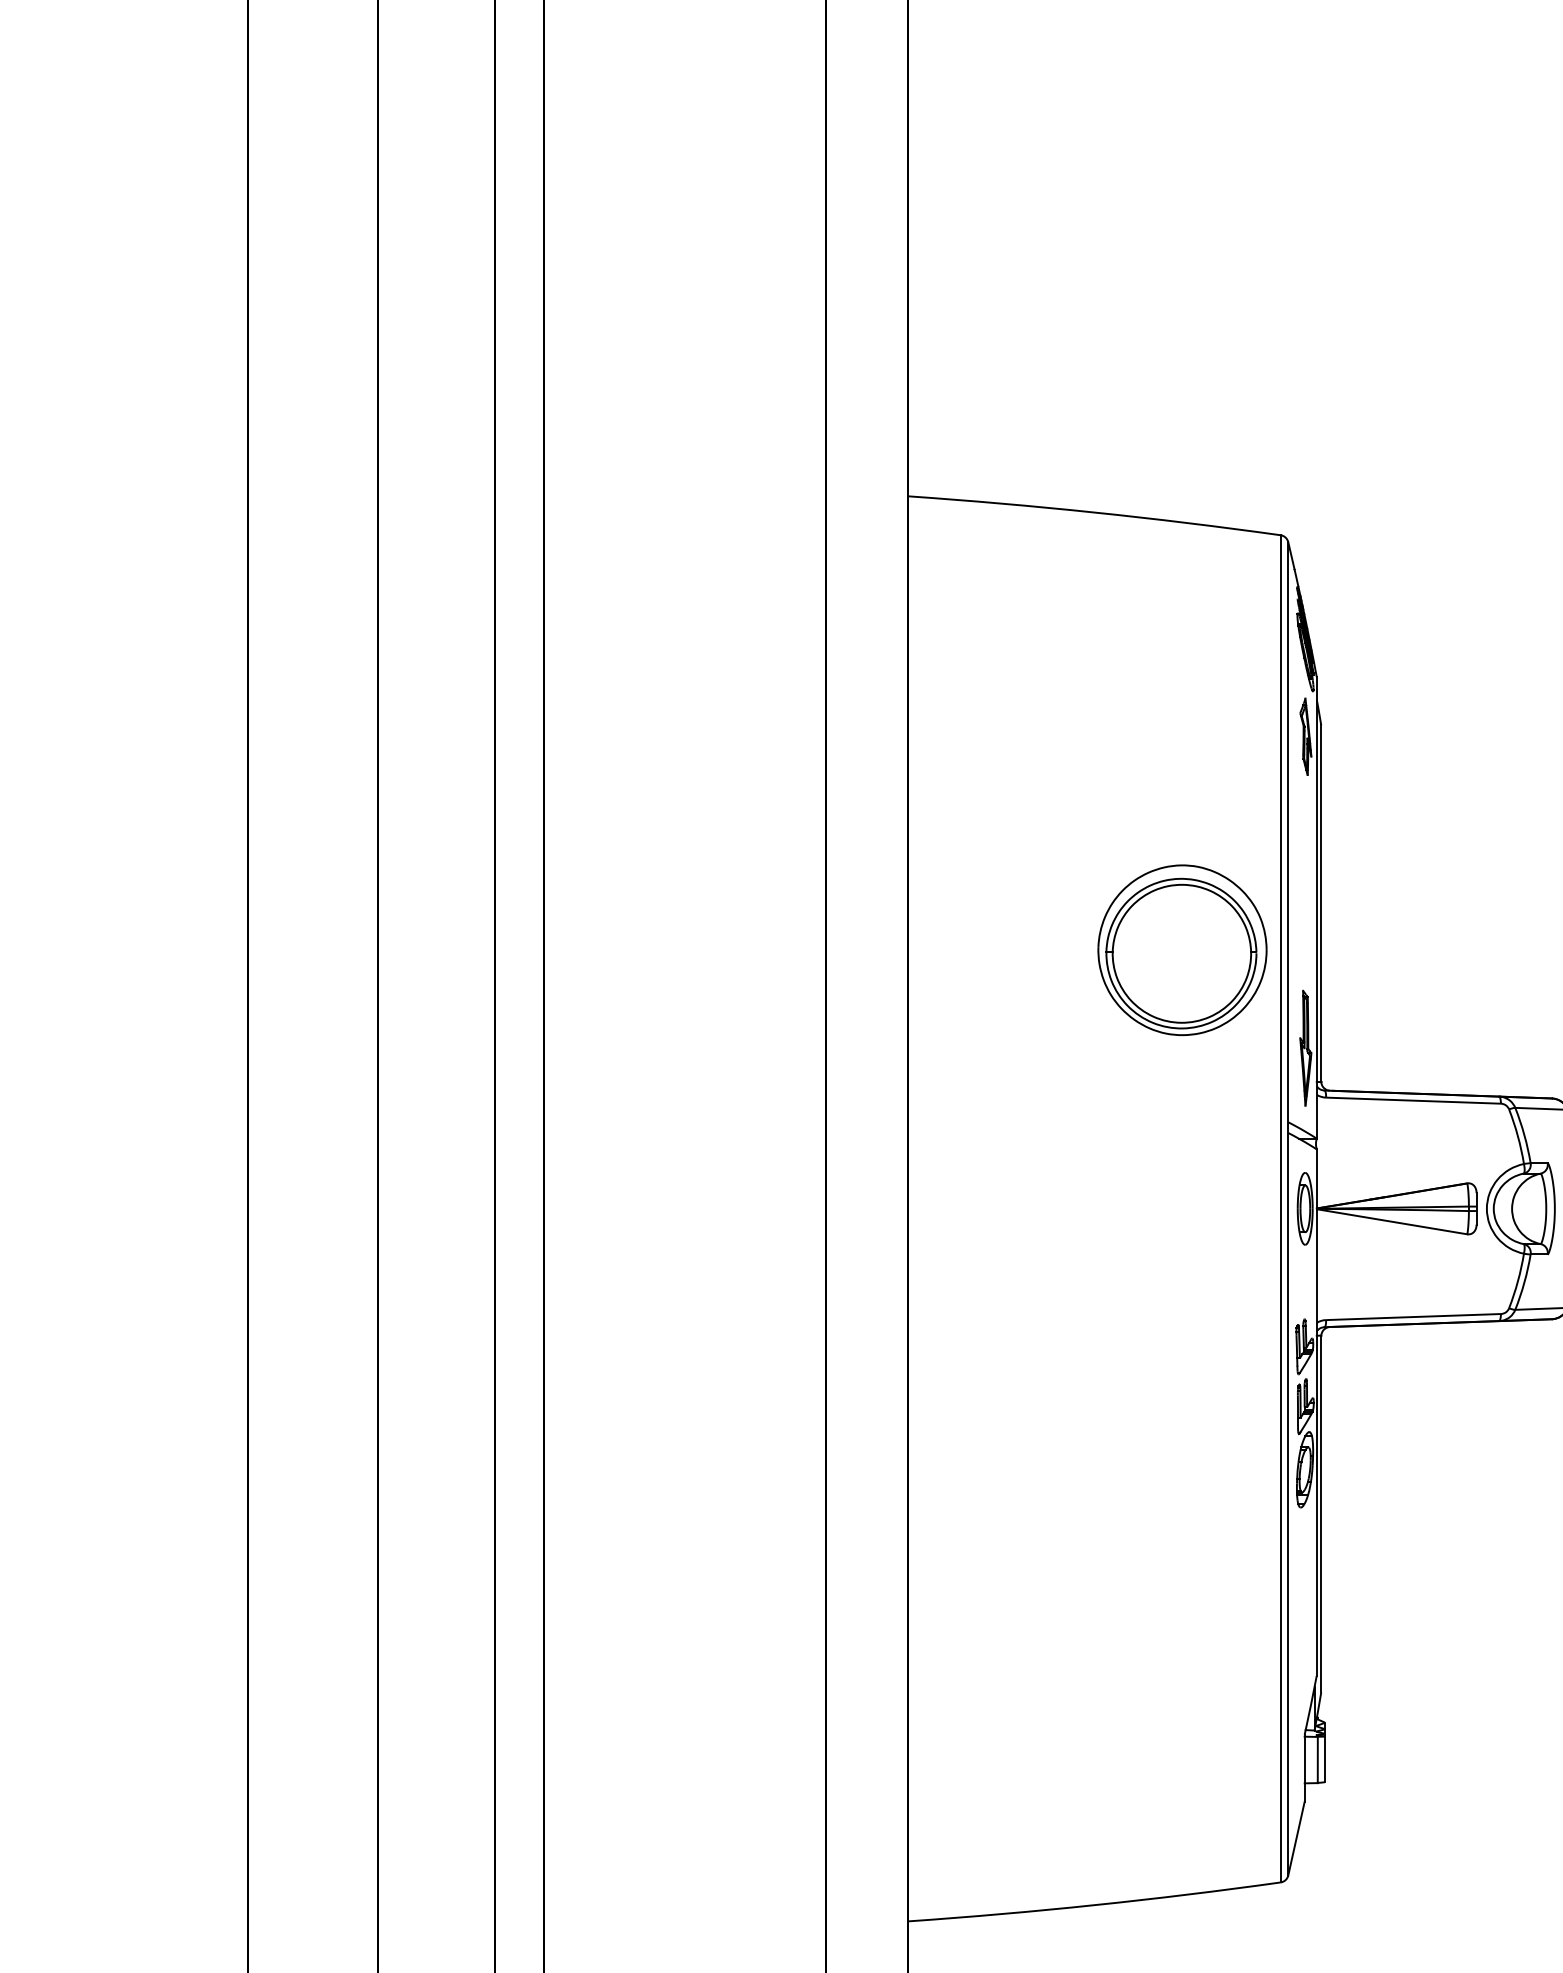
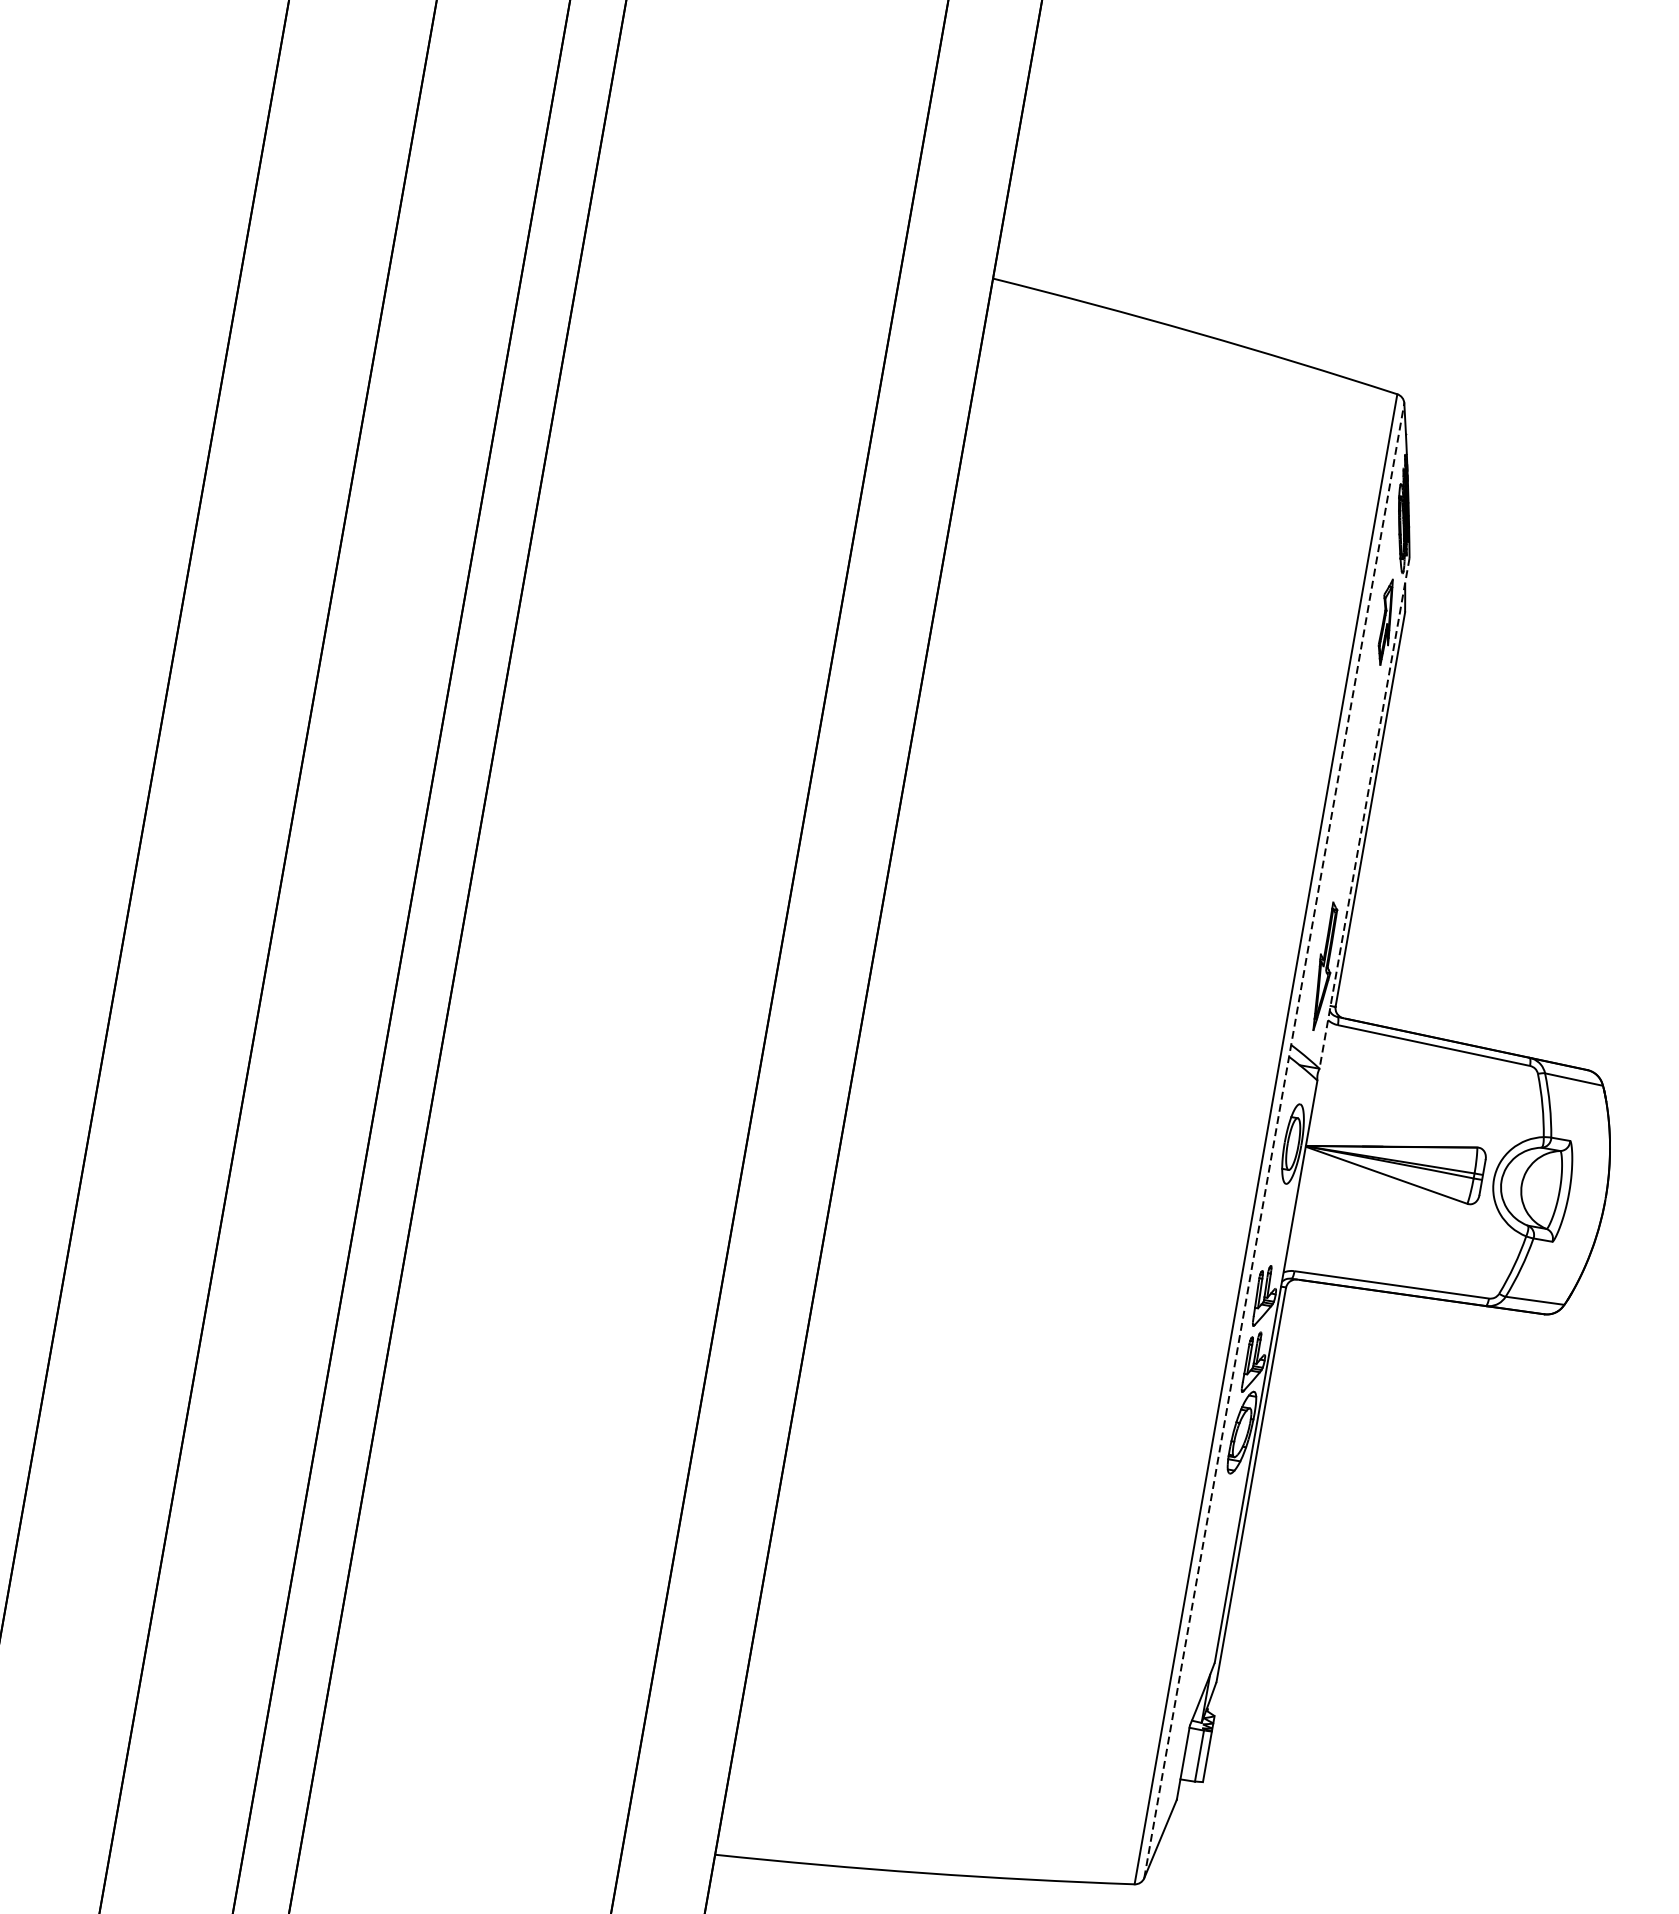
line: (1316, 907) -> (1364, 812), solid -> dashed
part: (1182, 950) -> (1207, 834), removed
line: (1288, 1208) -> (1274, 1140), solid -> dashed

